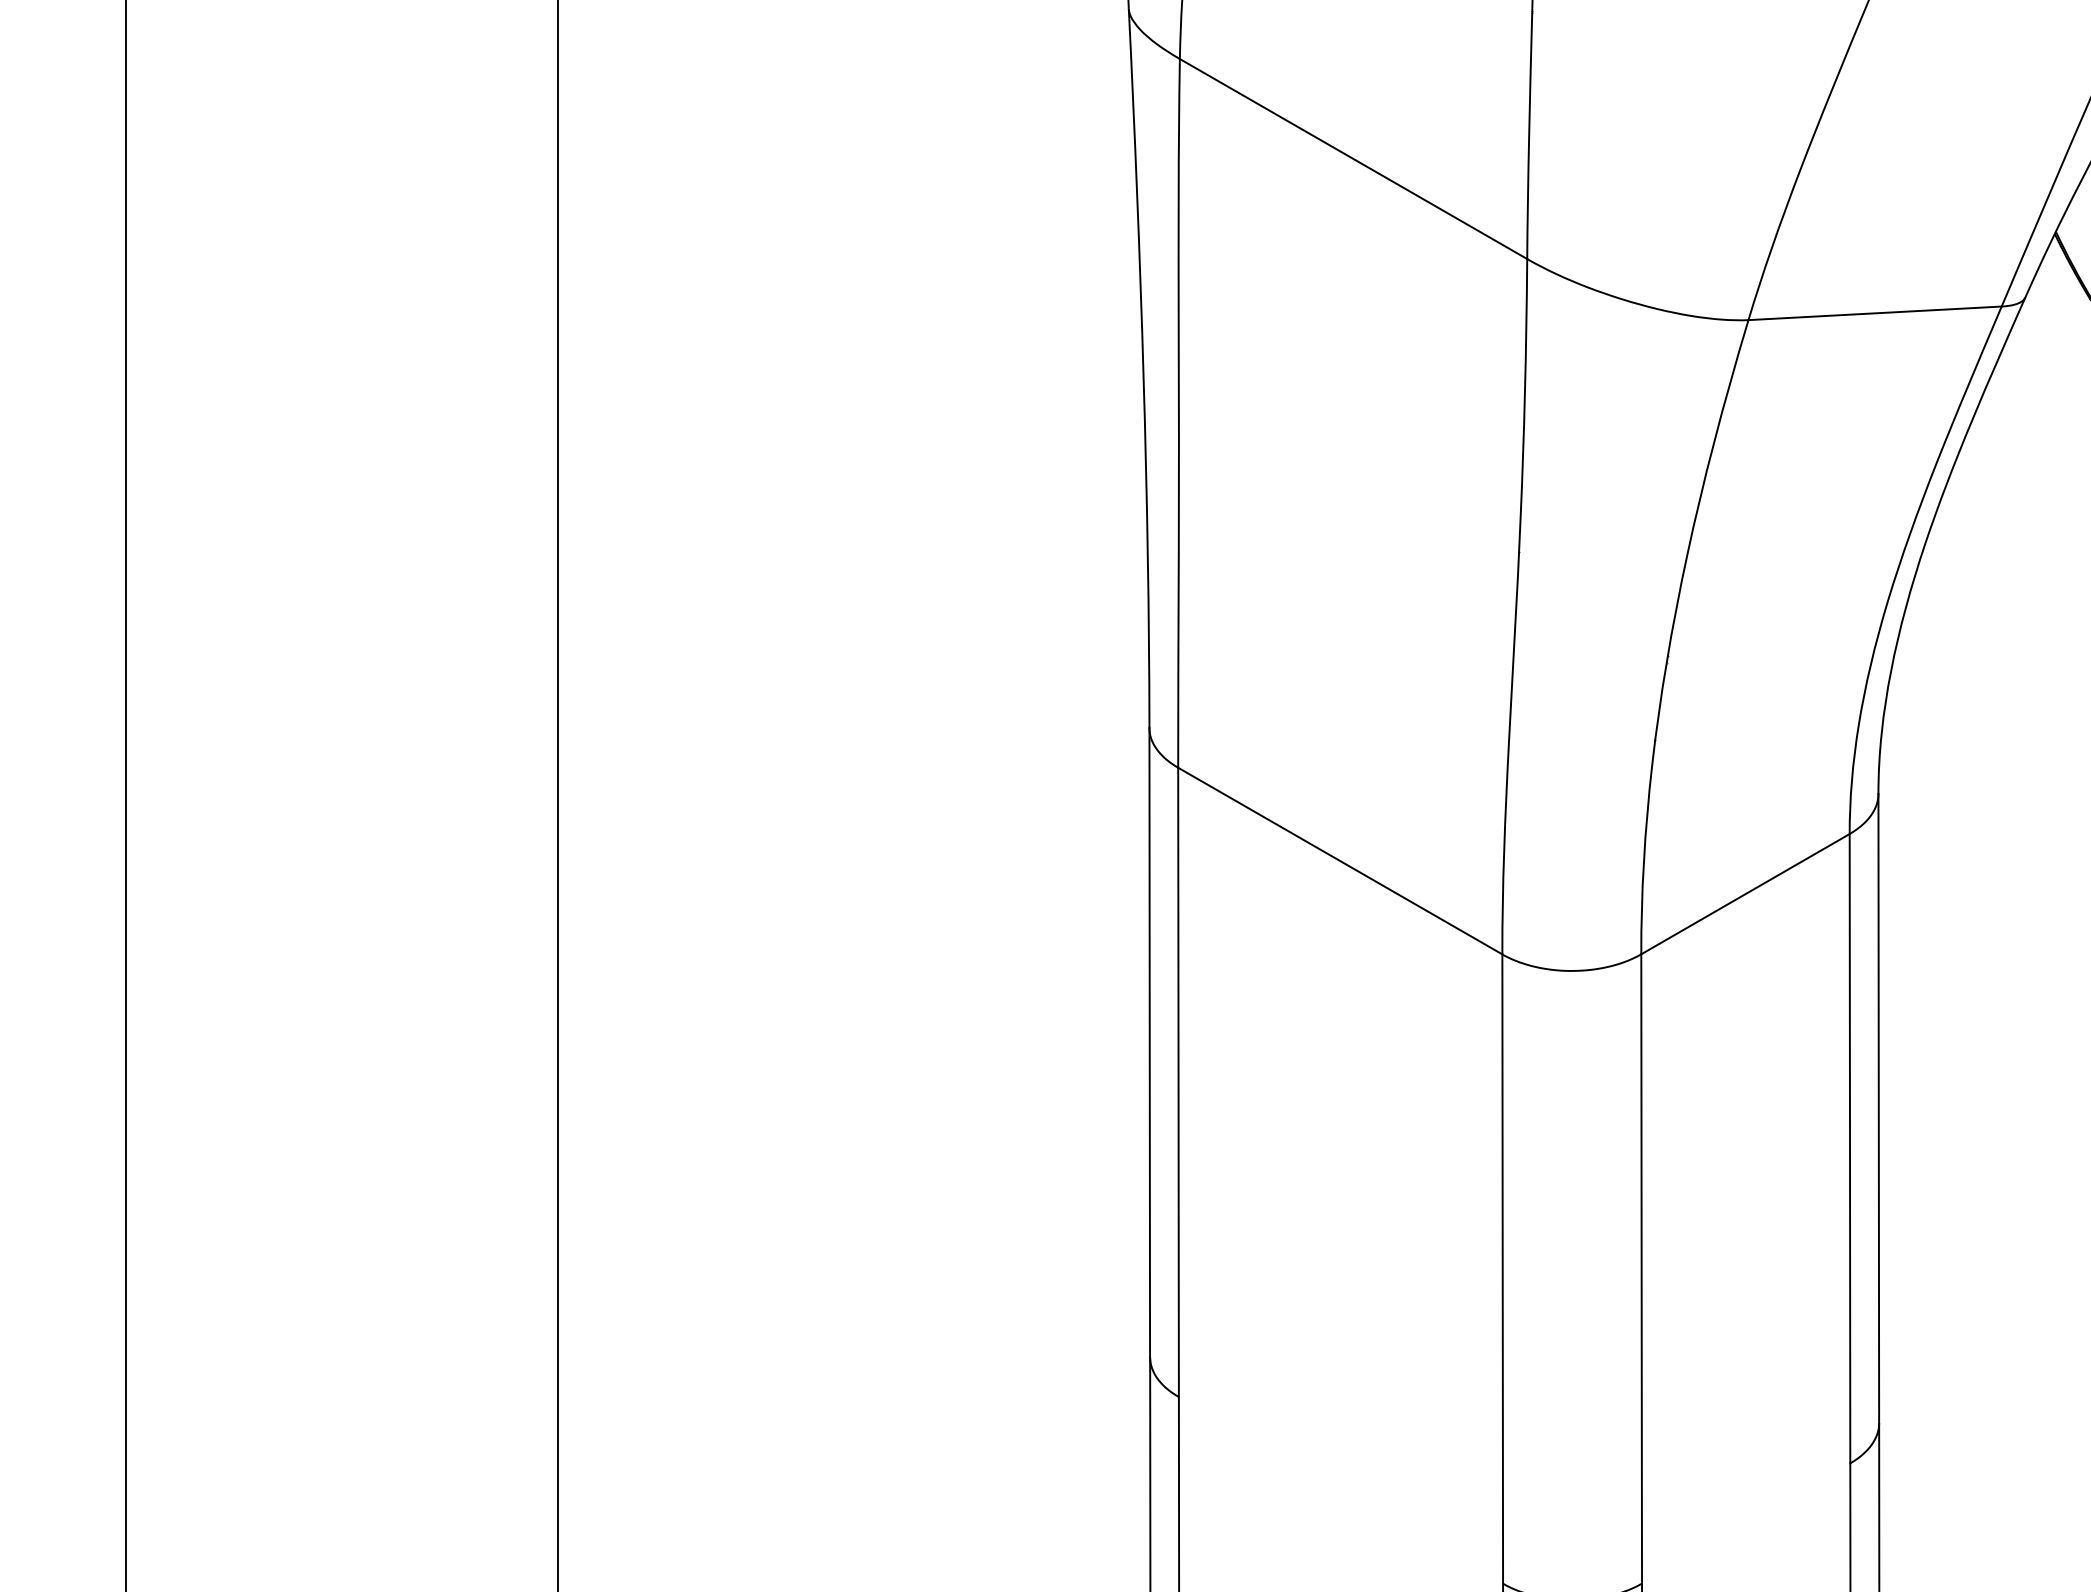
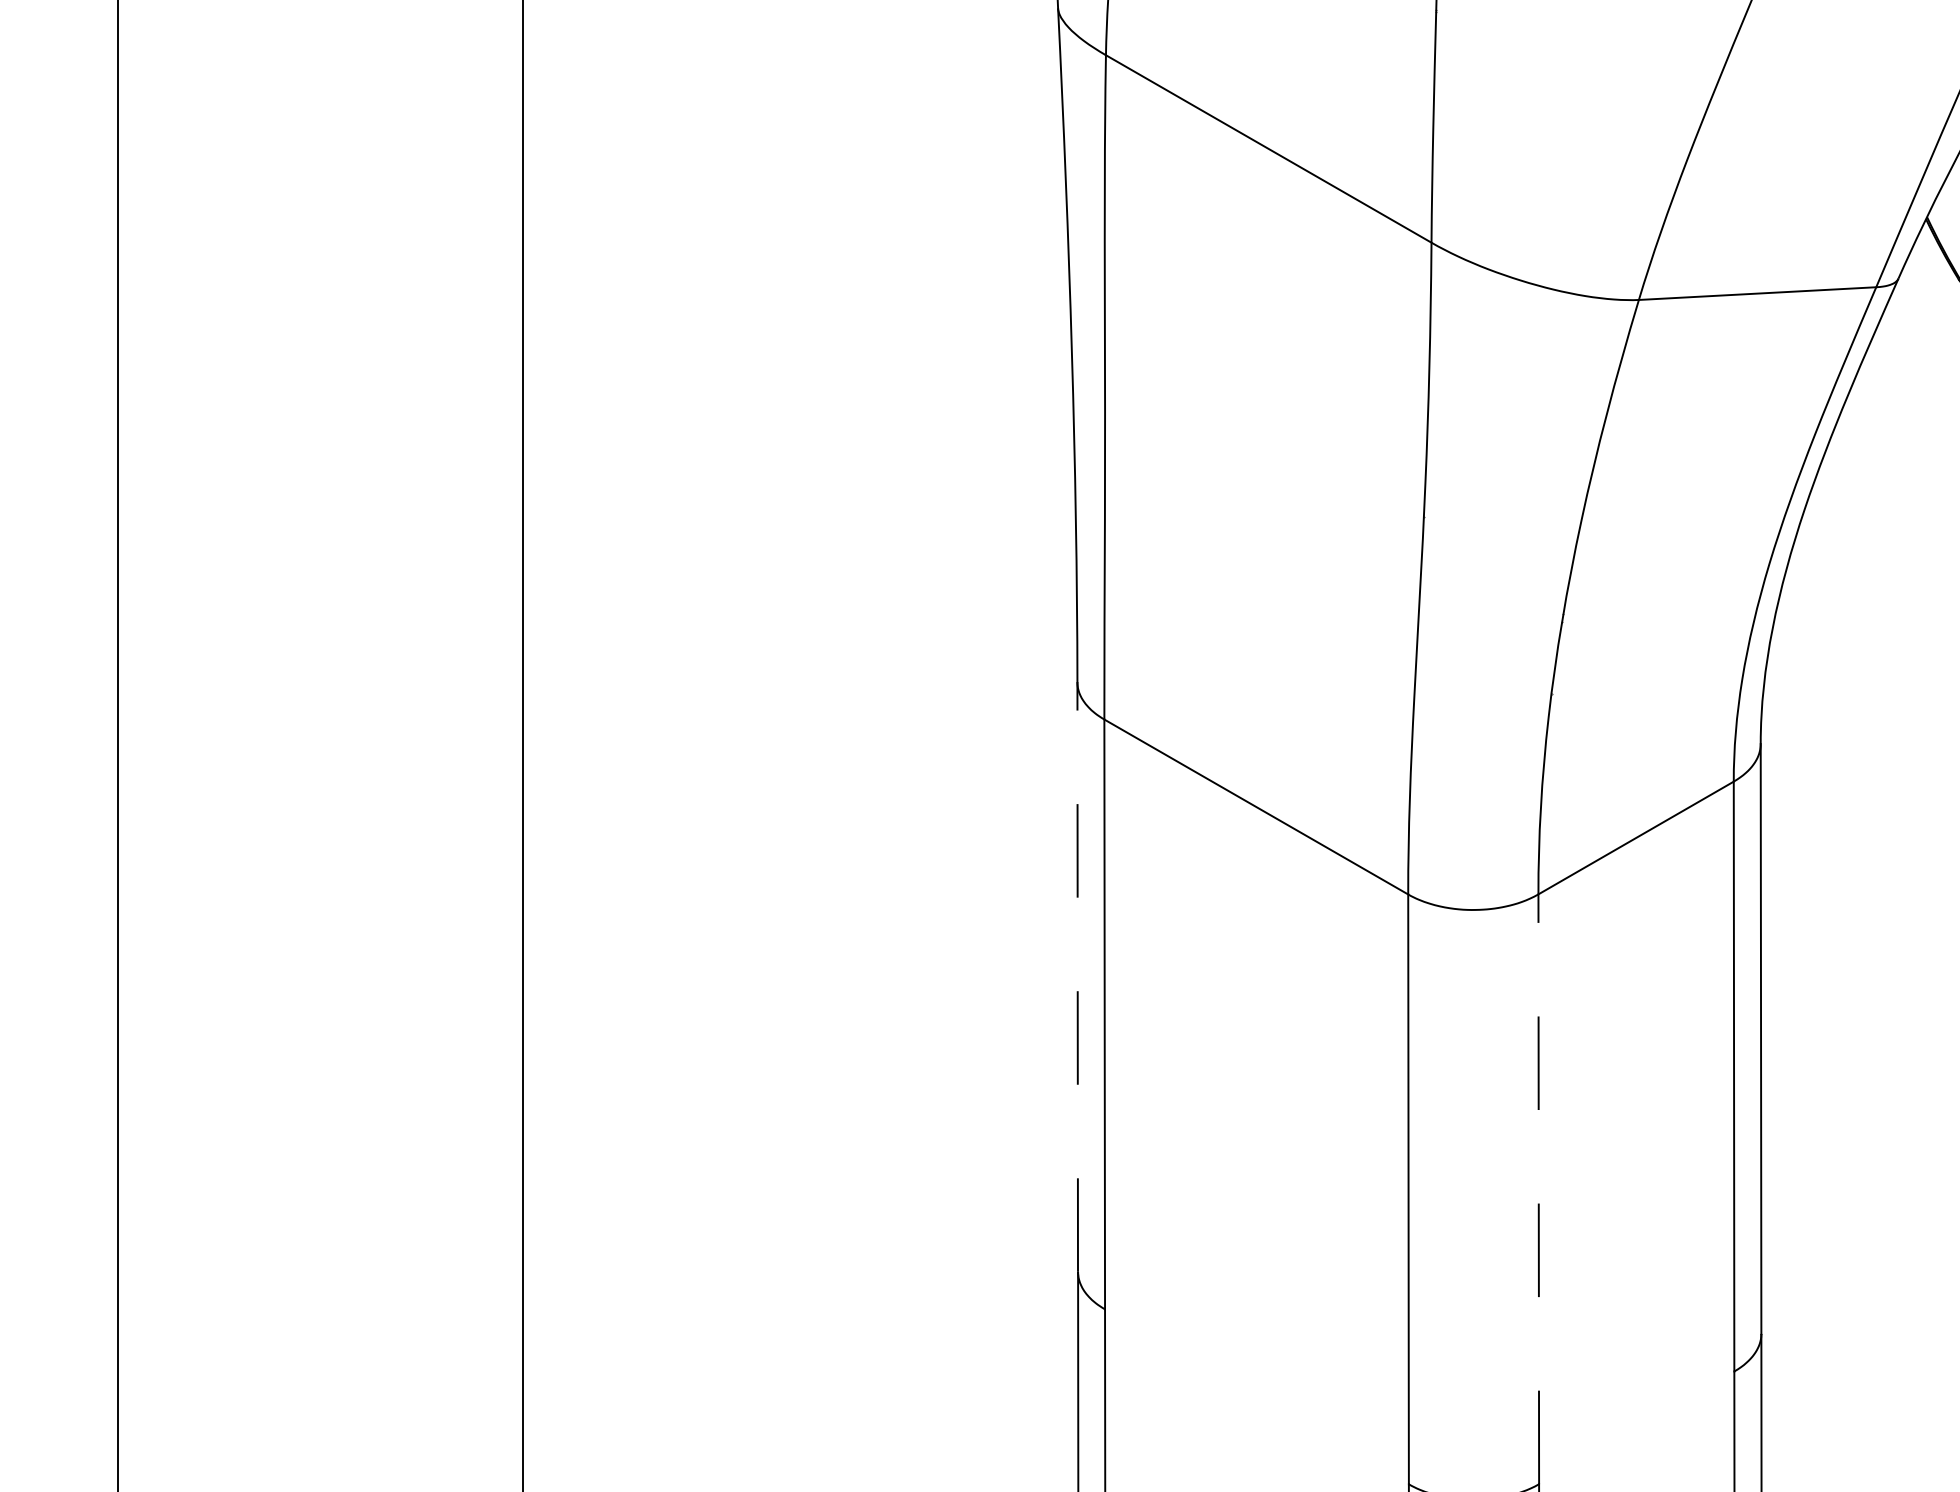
line: (1149, 1042) -> (1077, 977), solid -> dashed
line: (1641, 1268) -> (1538, 1188), solid -> dashed

